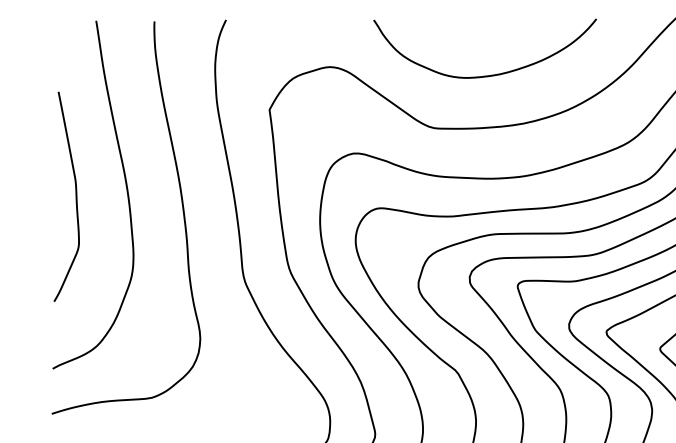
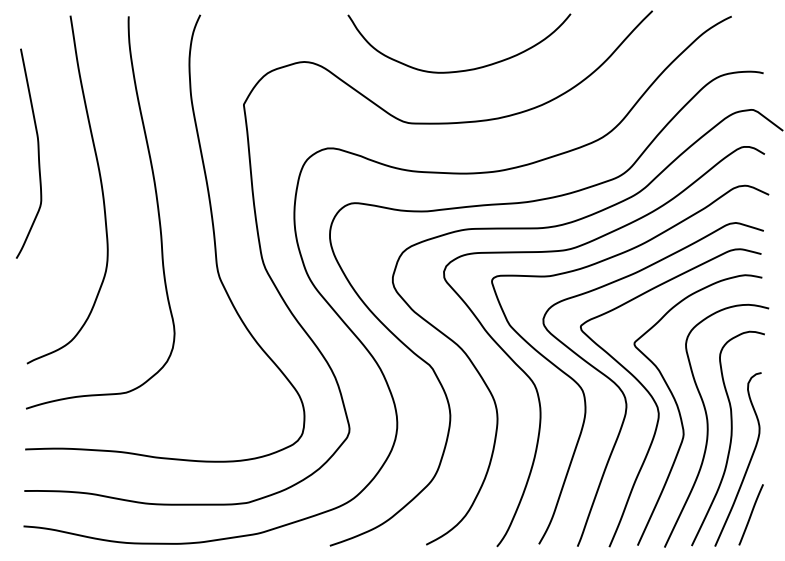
curve: (75, 196) -> (37, 153), moved

